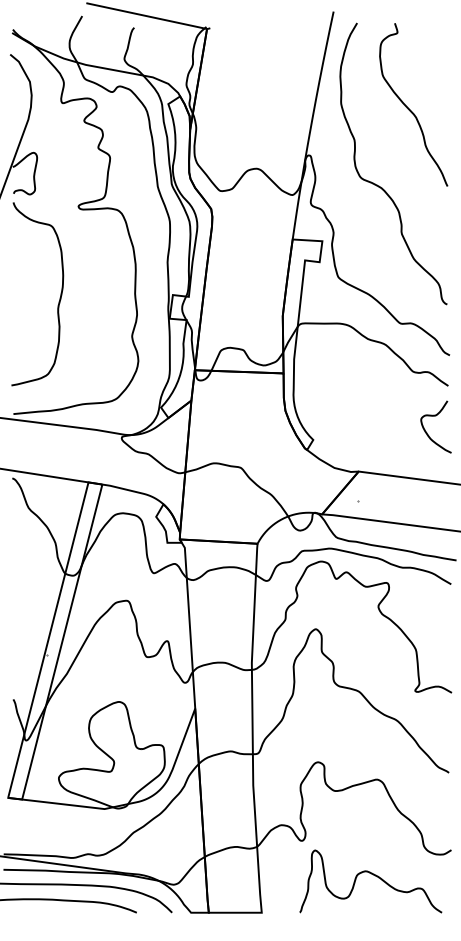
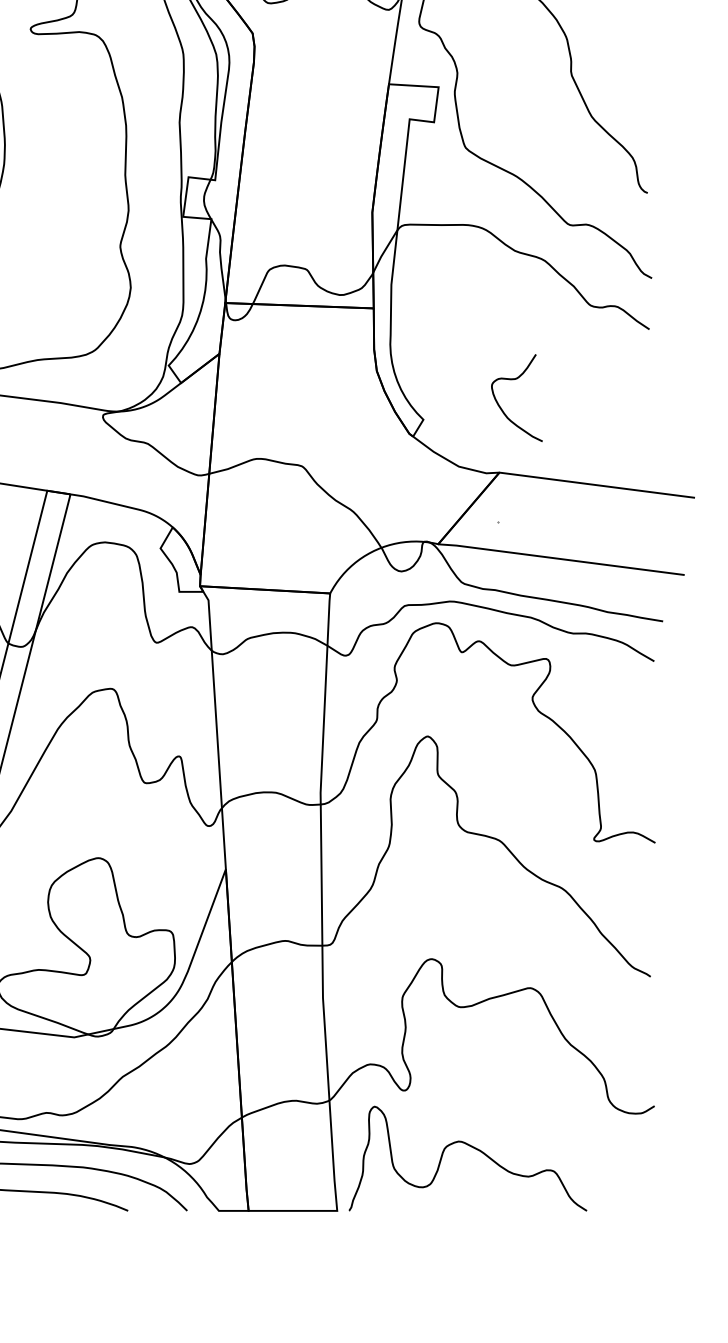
curve: (435, 416) -> (515, 380), moved
curve: (373, 875) -> (472, 1148), moved

